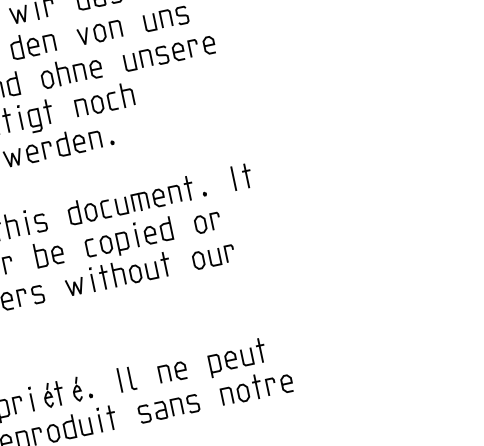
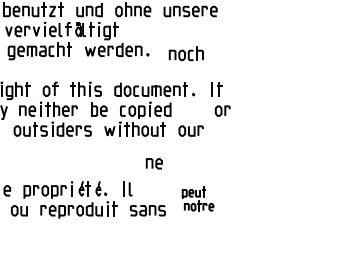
part: (102, 99) -> (185, 53), moved
part: (207, 222) -> (222, 110), moved
part: (249, 369) -> (197, 198), size x0.7
part: (171, 372) -> (153, 163), moved

